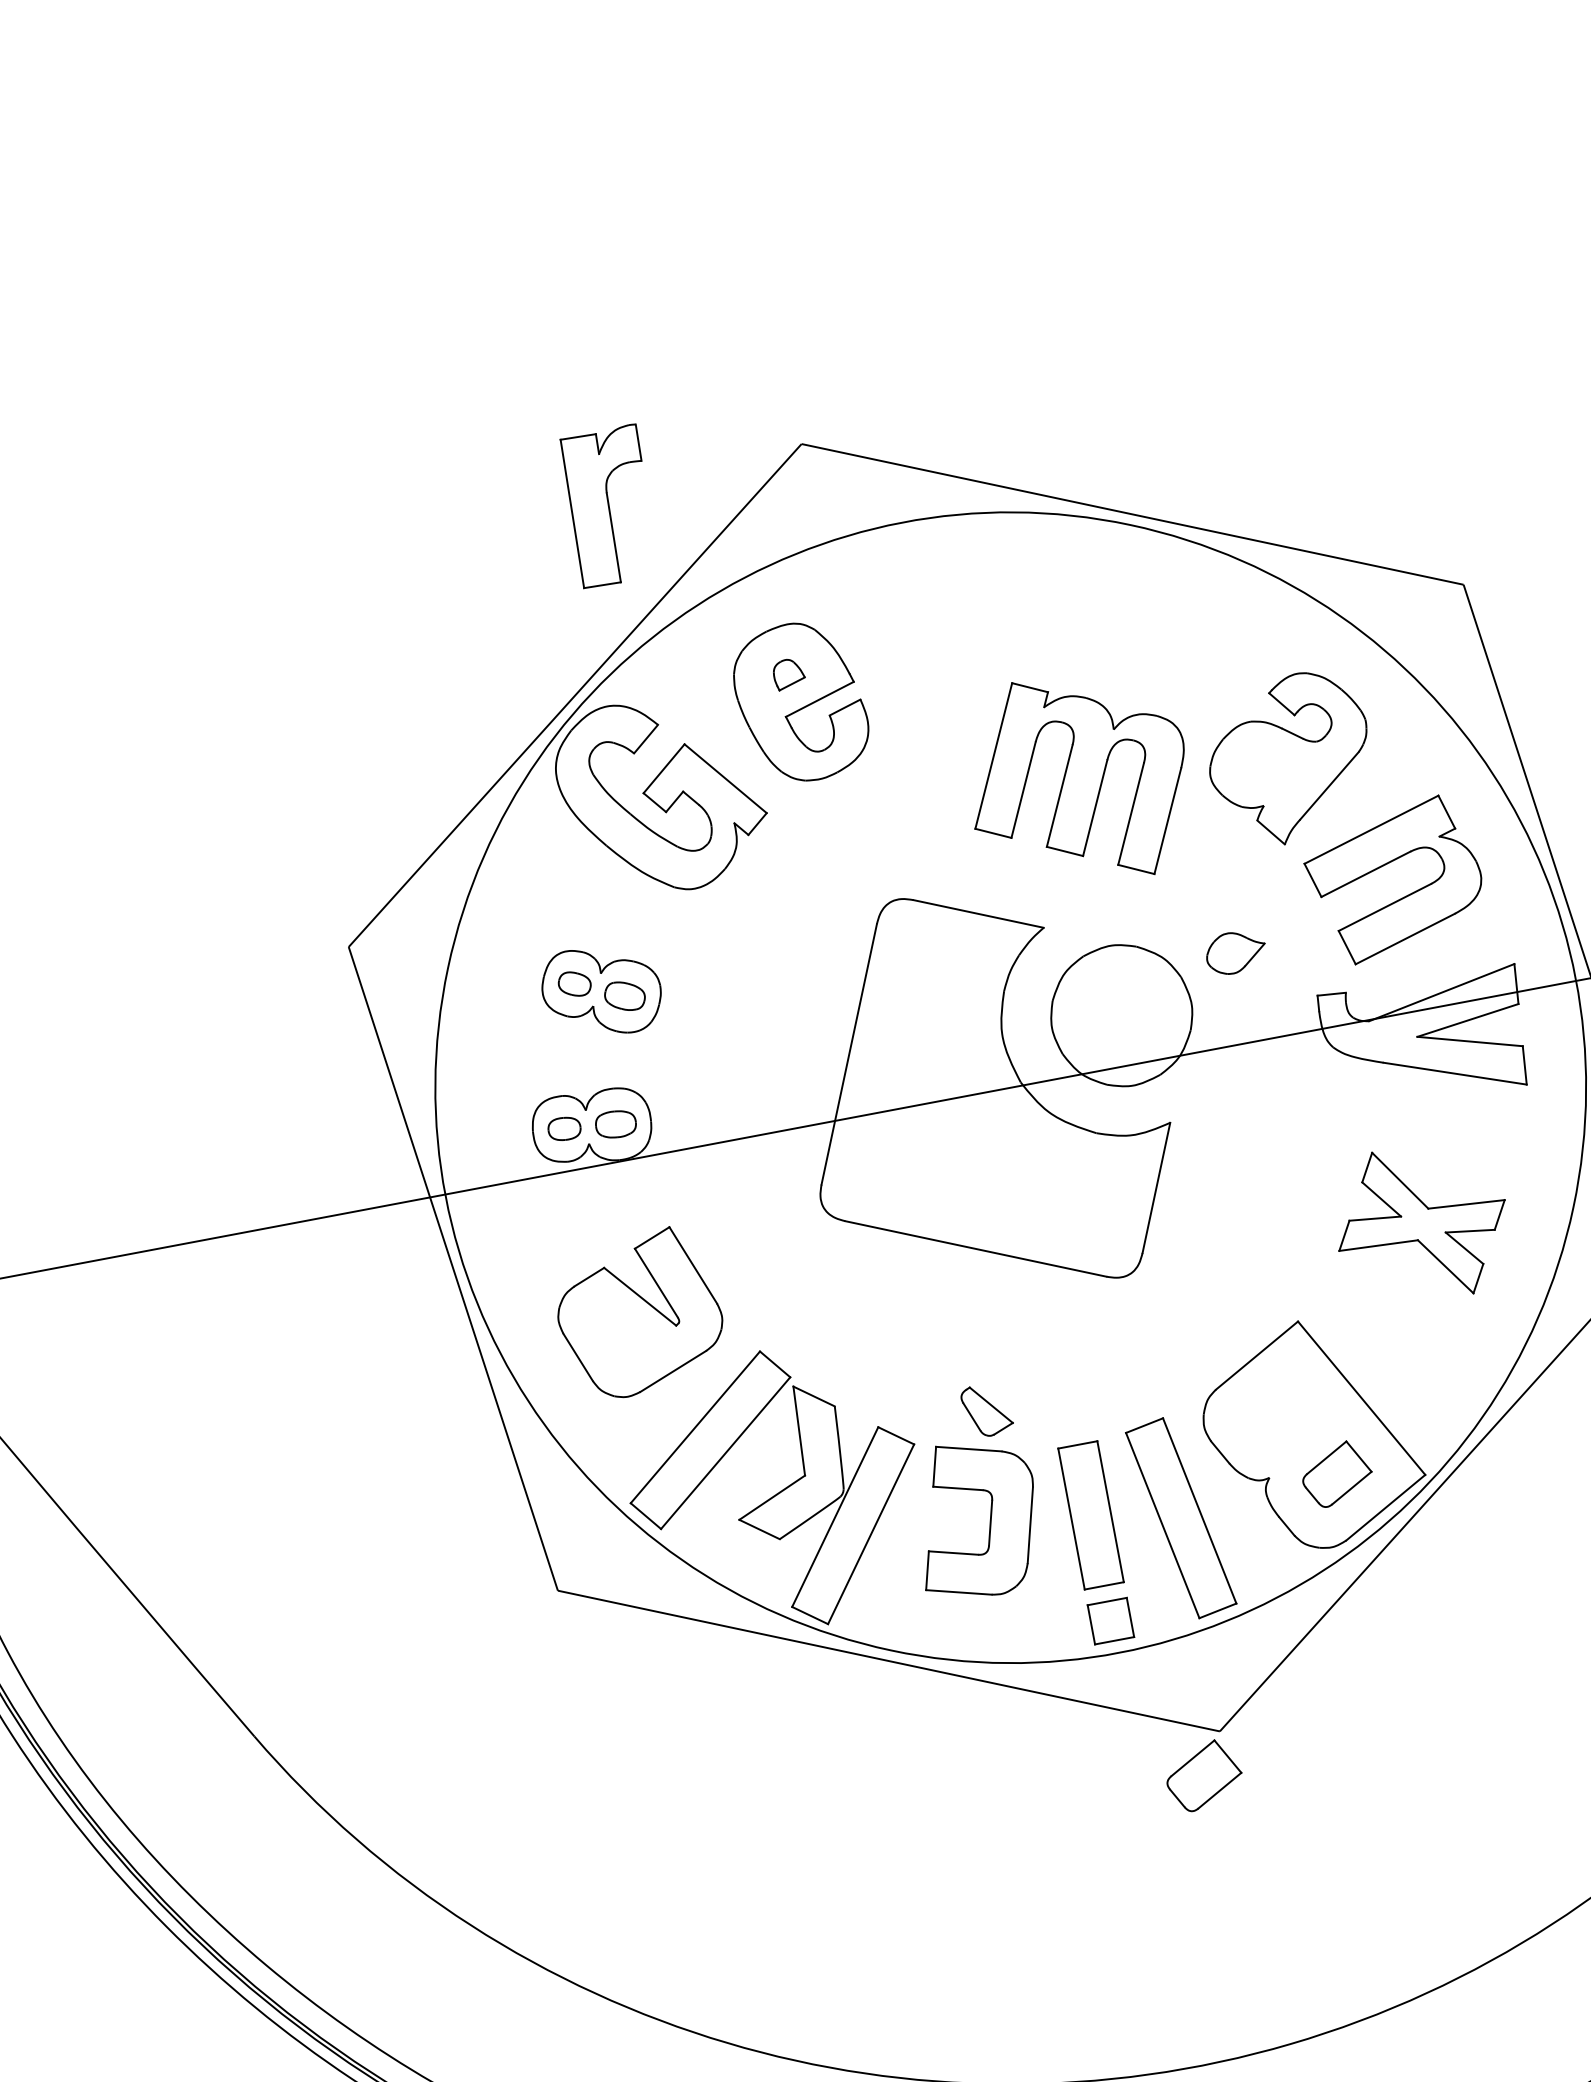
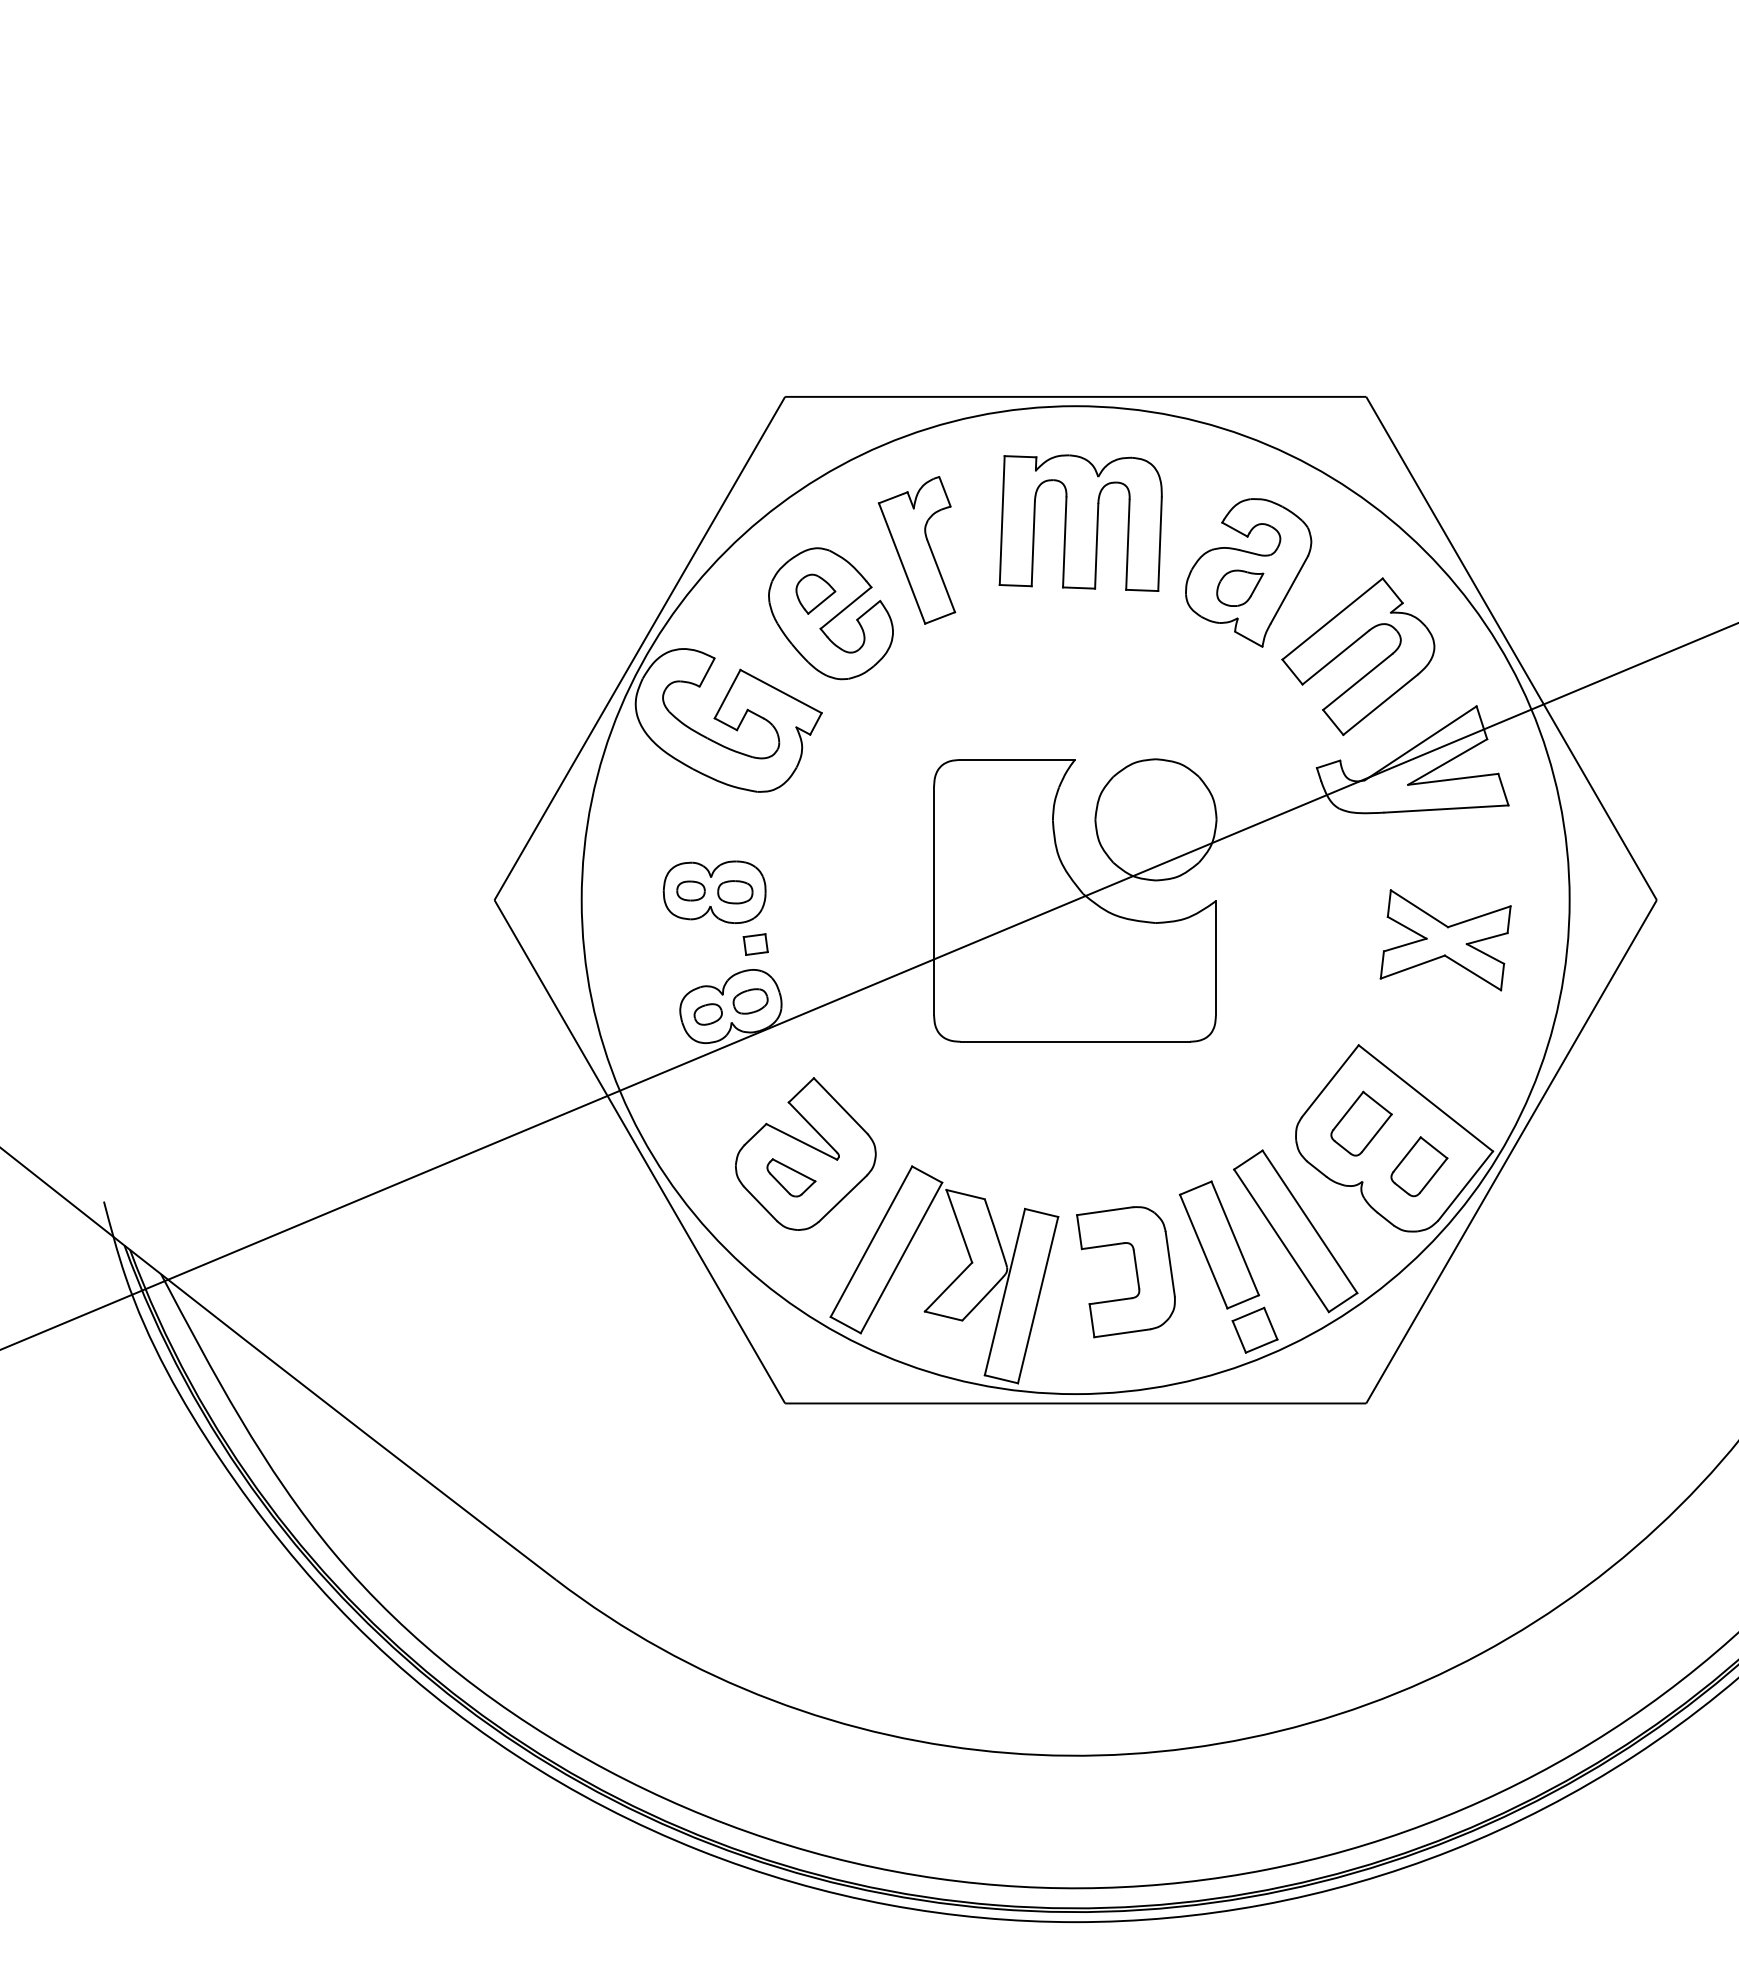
part: (591, 502) -> (916, 550), moved
part: (788, 675) -> (815, 593), size x1.43
part: (1082, 777) -> (1080, 522), moved
part: (1235, 953) -> (1240, 587), moved
part: (635, 1060) -> (755, 944), added
part: (986, 1412) -> (791, 1177), moved
part: (1204, 1775) -> (1361, 1123), moved

